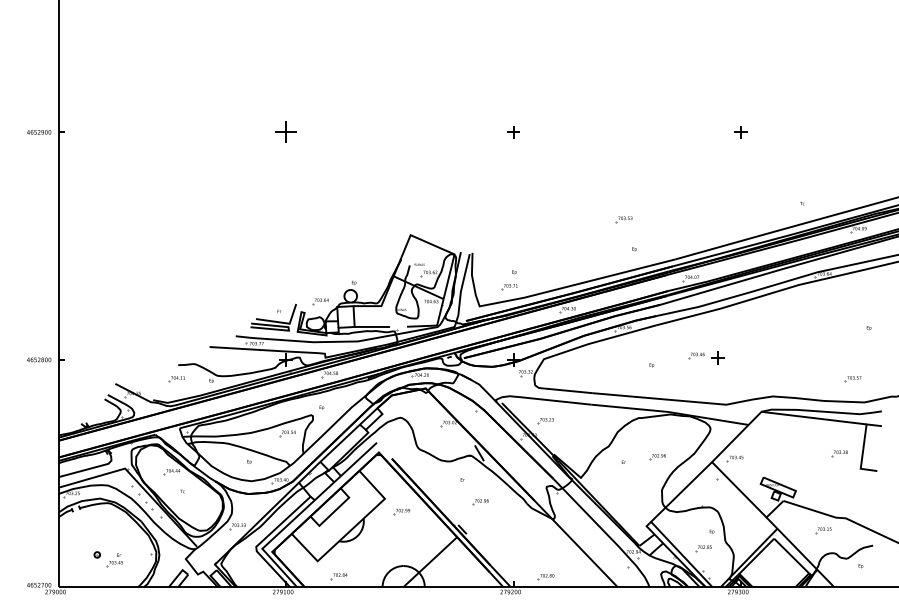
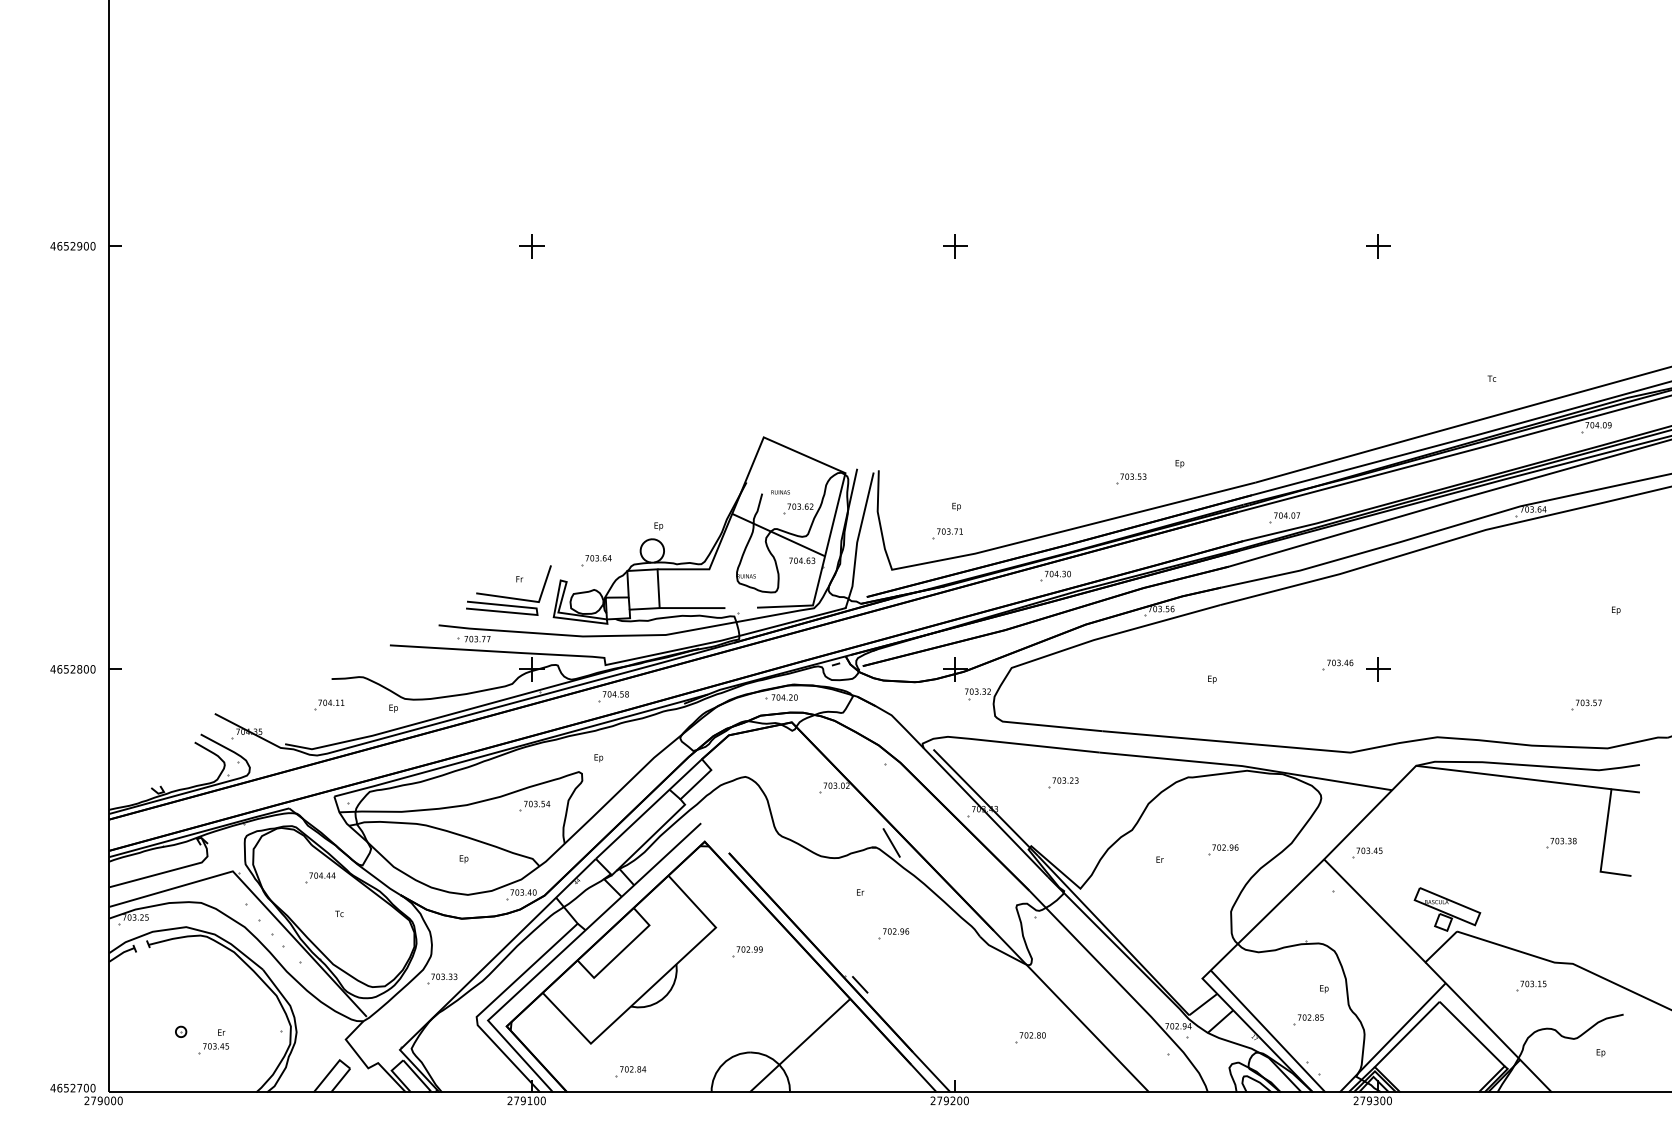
part: (285, 132) -> (531, 246), size x0.62
part: (623, 219) -> (1129, 478), moved
part: (706, 357) -> (1356, 668), moved
part: (545, 421) -> (1062, 783), moved
part: (545, 577) -> (1029, 1038), moved

